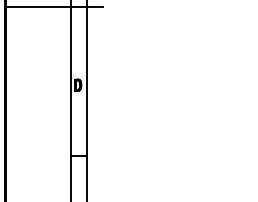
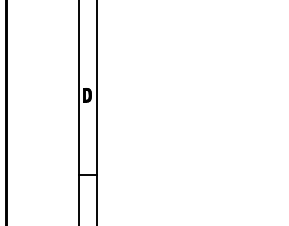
line: (54, 6) -> (60, 7), removed

